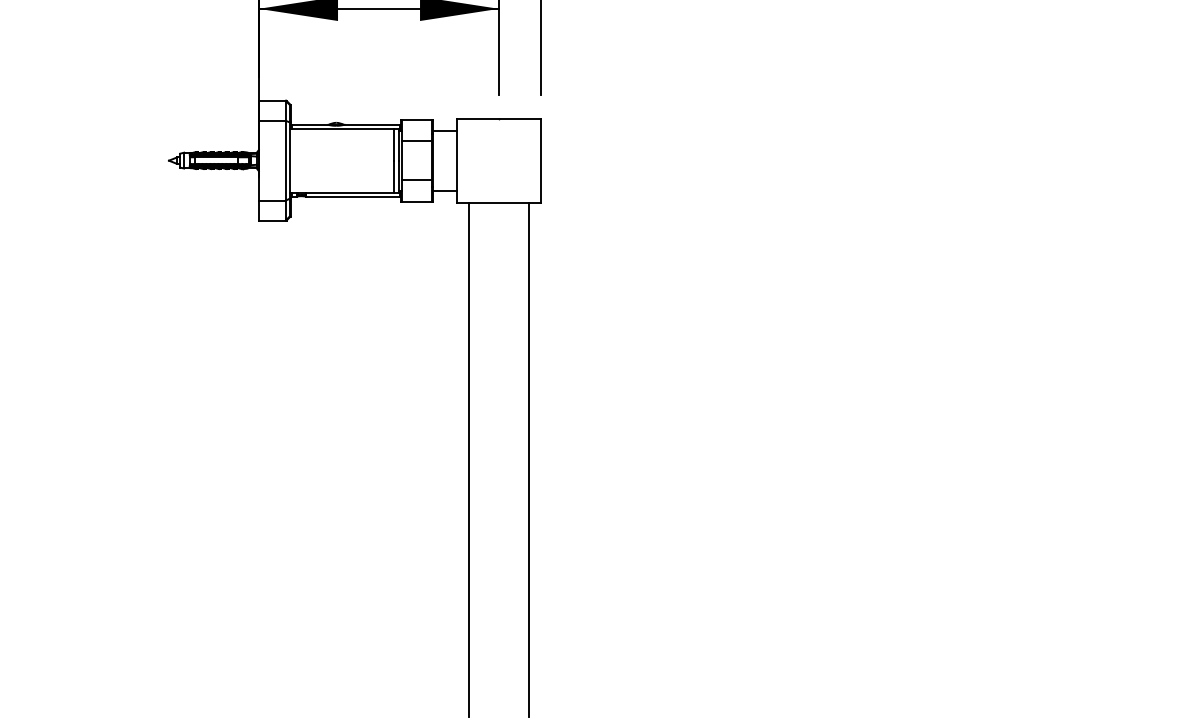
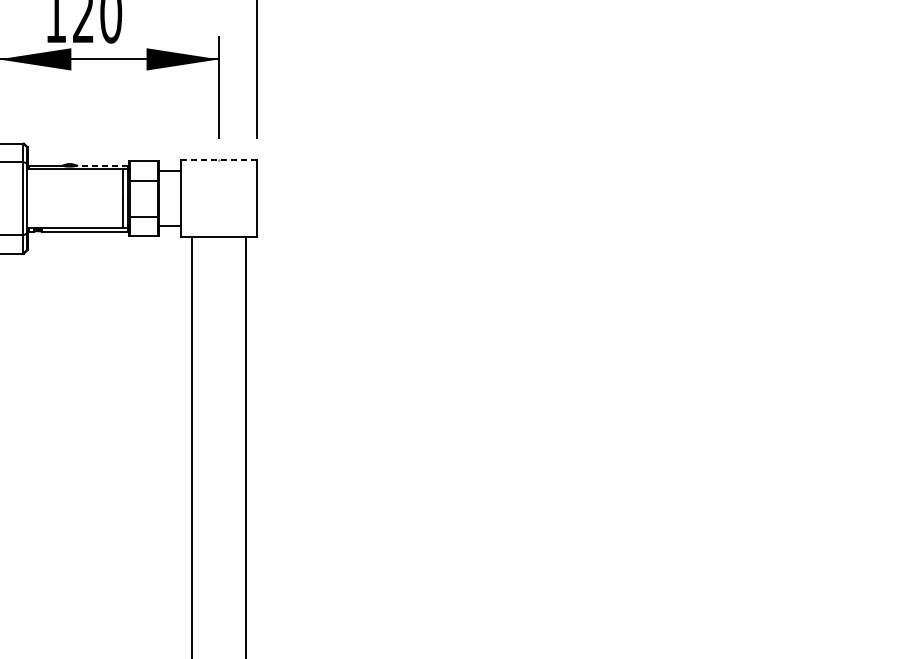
line: (499, 118) -> (219, 159), solid -> dashed
line: (372, 124) -> (102, 165), solid -> dashed

